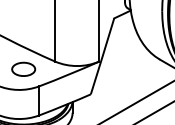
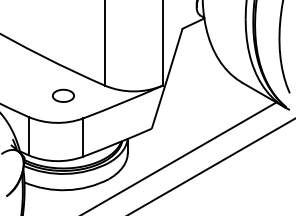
part: (23, 69) -> (63, 95), size x0.7

